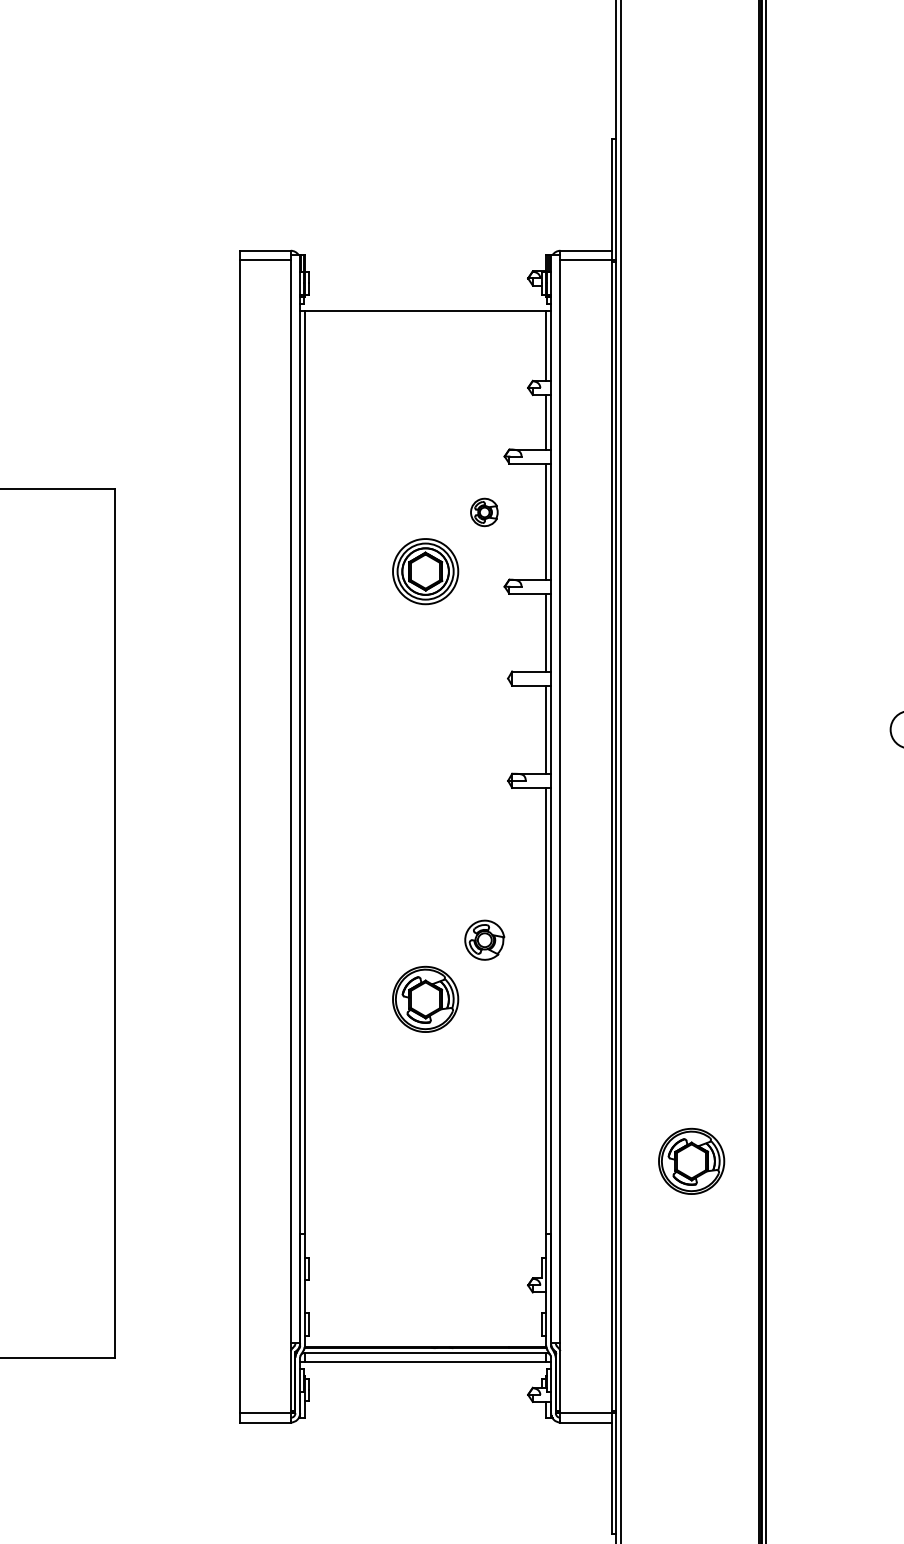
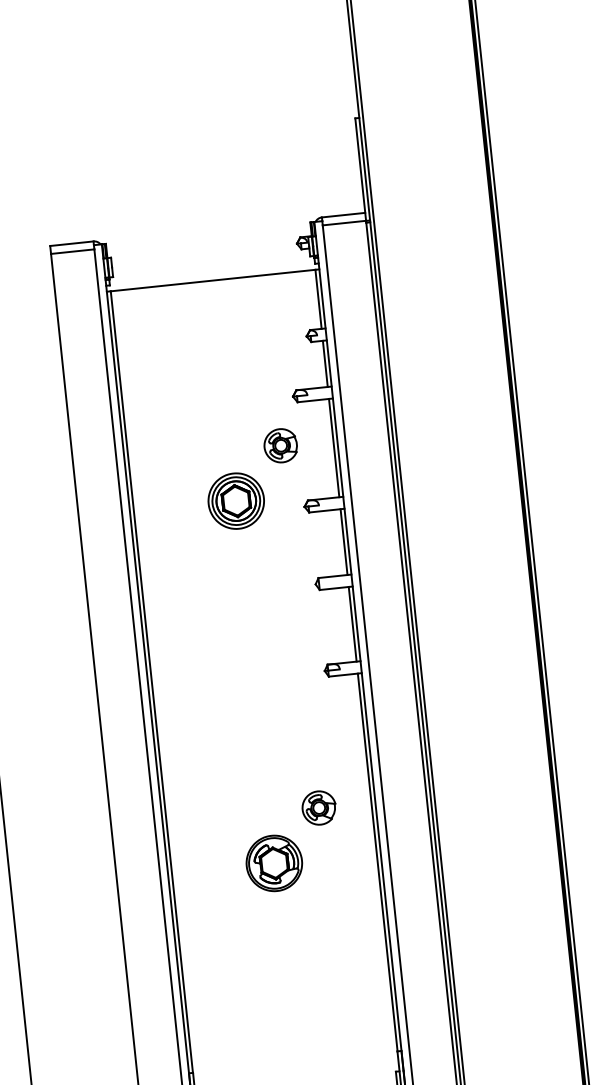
part: (484, 512) -> (280, 445), size x1.43
part: (691, 1160) -> (513, 976), removed

